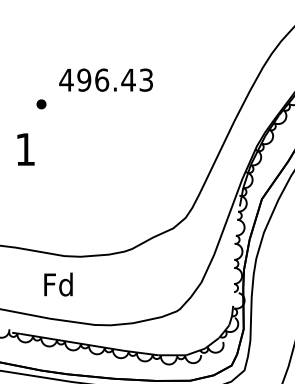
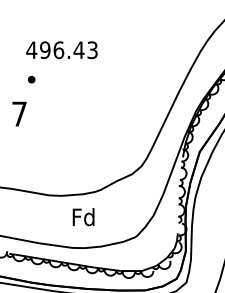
text: (105, 80) -> (61, 50), moved
text: (25, 148) -> (19, 113), 1 -> 7
text: (58, 285) -> (83, 217), moved

